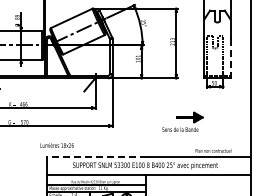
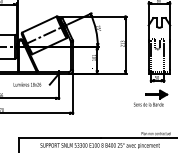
line: (230, 57) -> (170, 56), dashed -> solid
part: (182, 121) -> (150, 97), moved
text: (56, 145) -> (26, 84), moved
line: (96, 156) -> (59, 138), dashed -> solid

